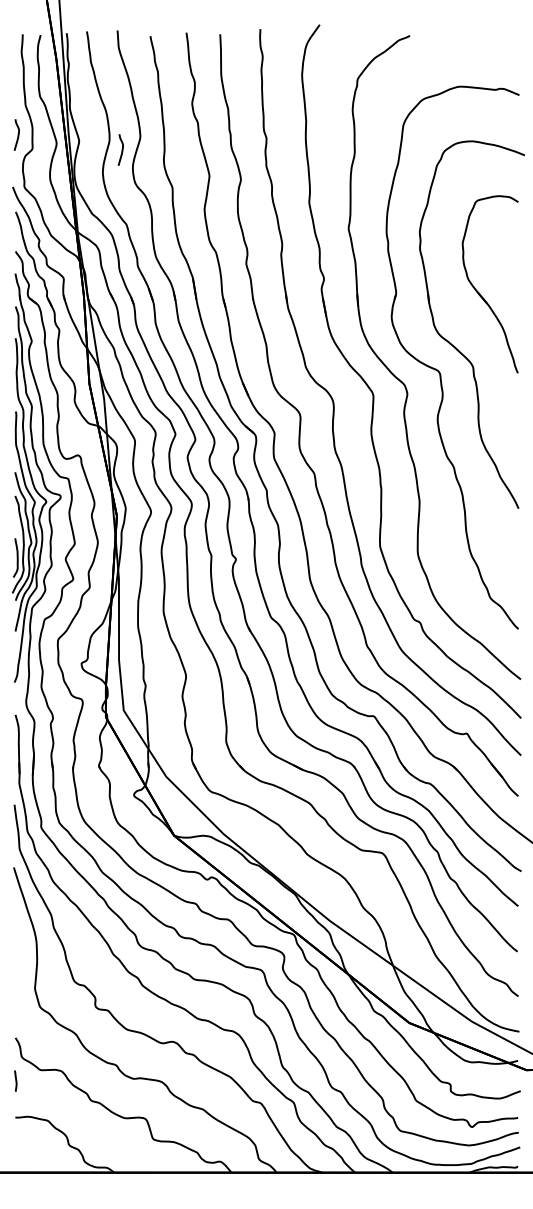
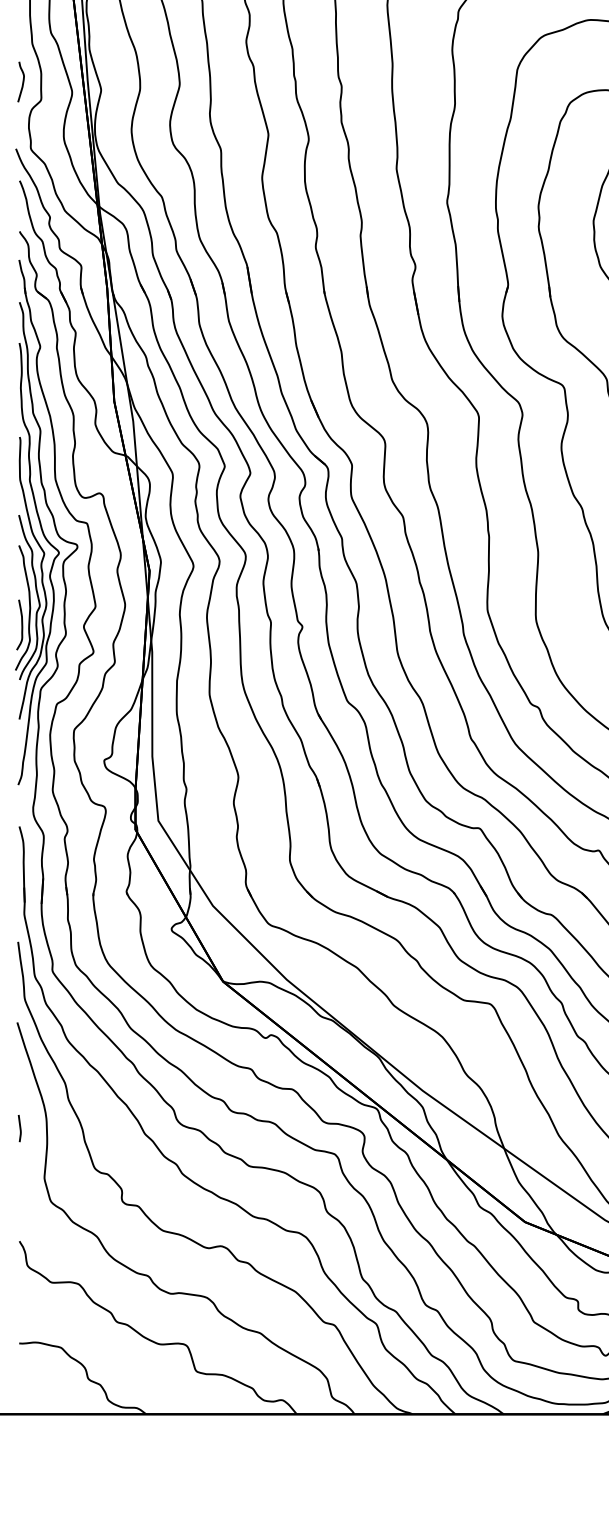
curve: (121, 149) -> (155, 100), removed
line: (15, 1080) -> (19, 1127), moved

